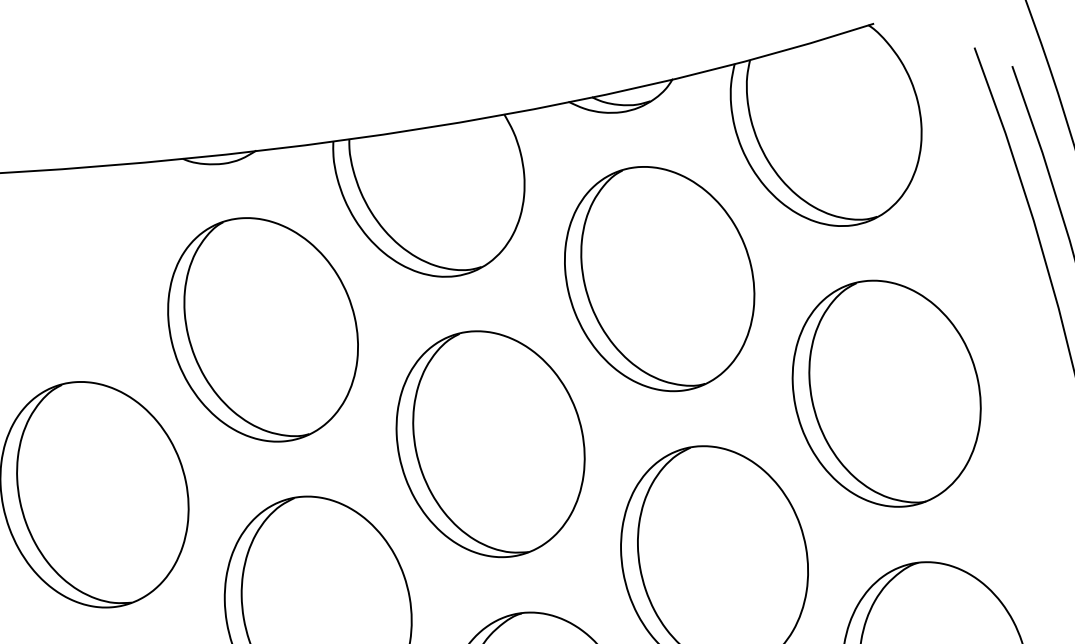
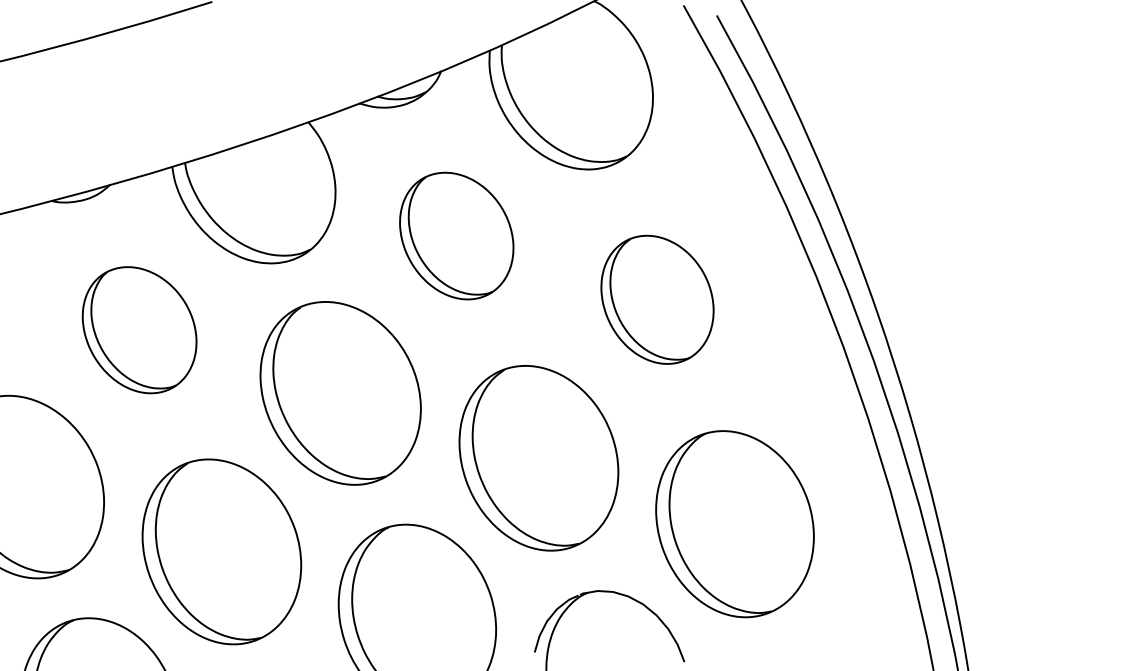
part: (659, 278) -> (456, 235), size x0.7
part: (262, 330) -> (139, 330), size x0.7
part: (886, 393) -> (657, 299), size x0.7

